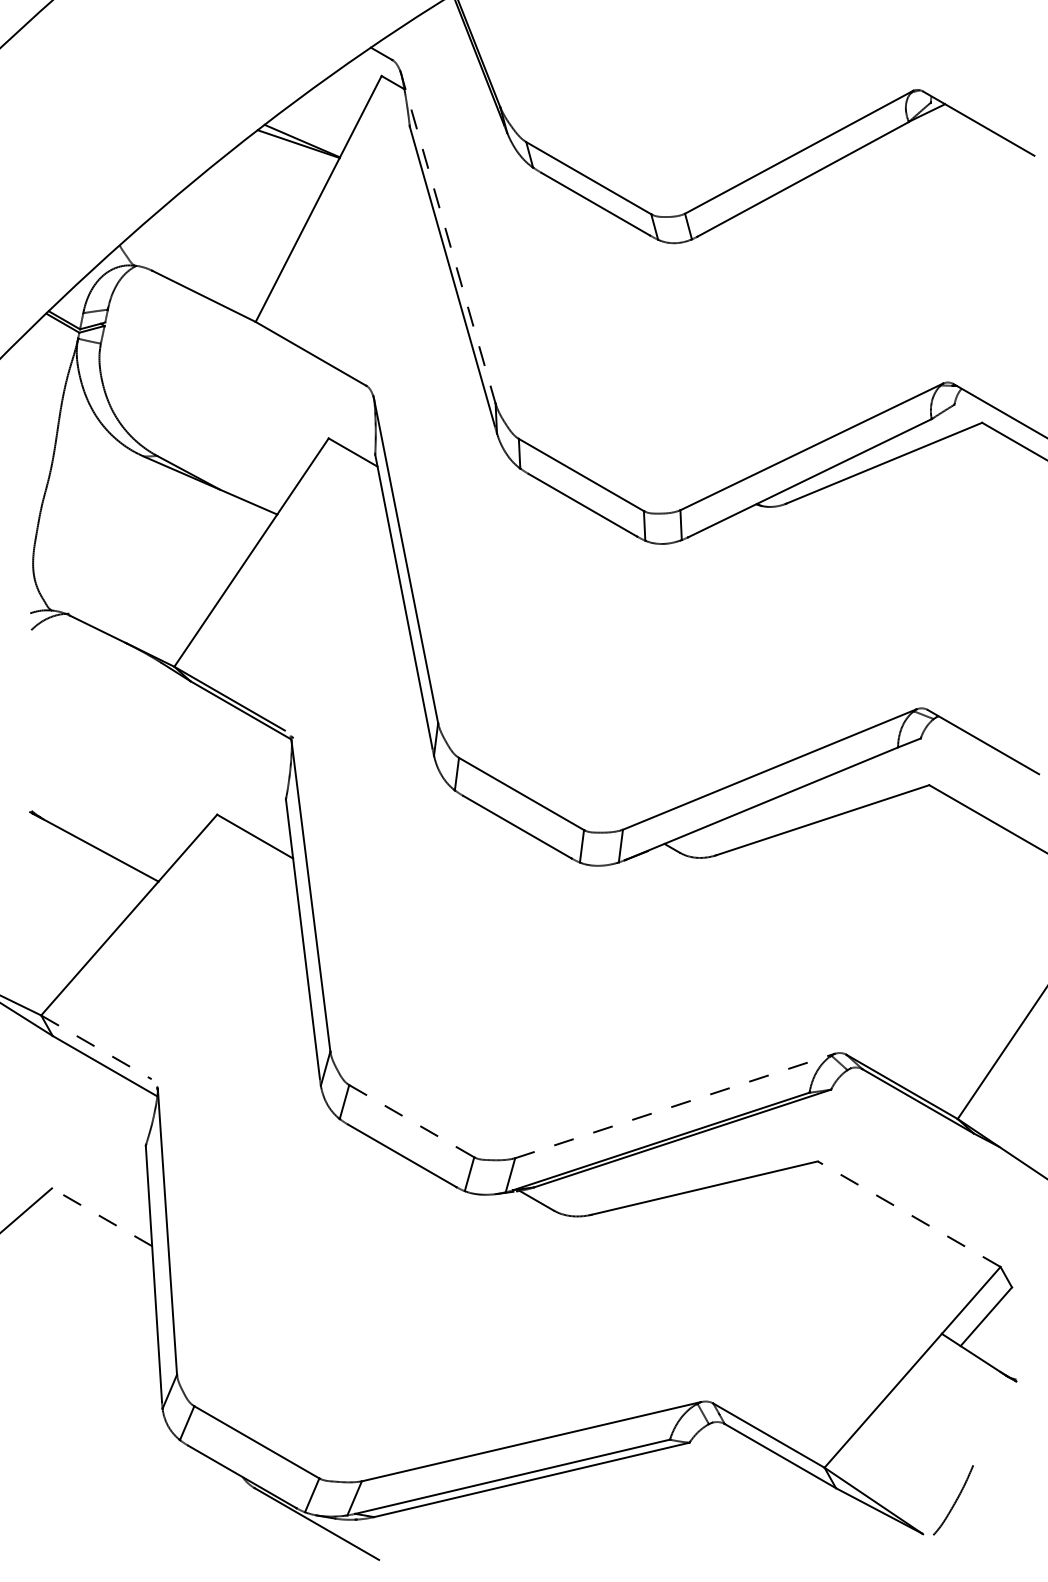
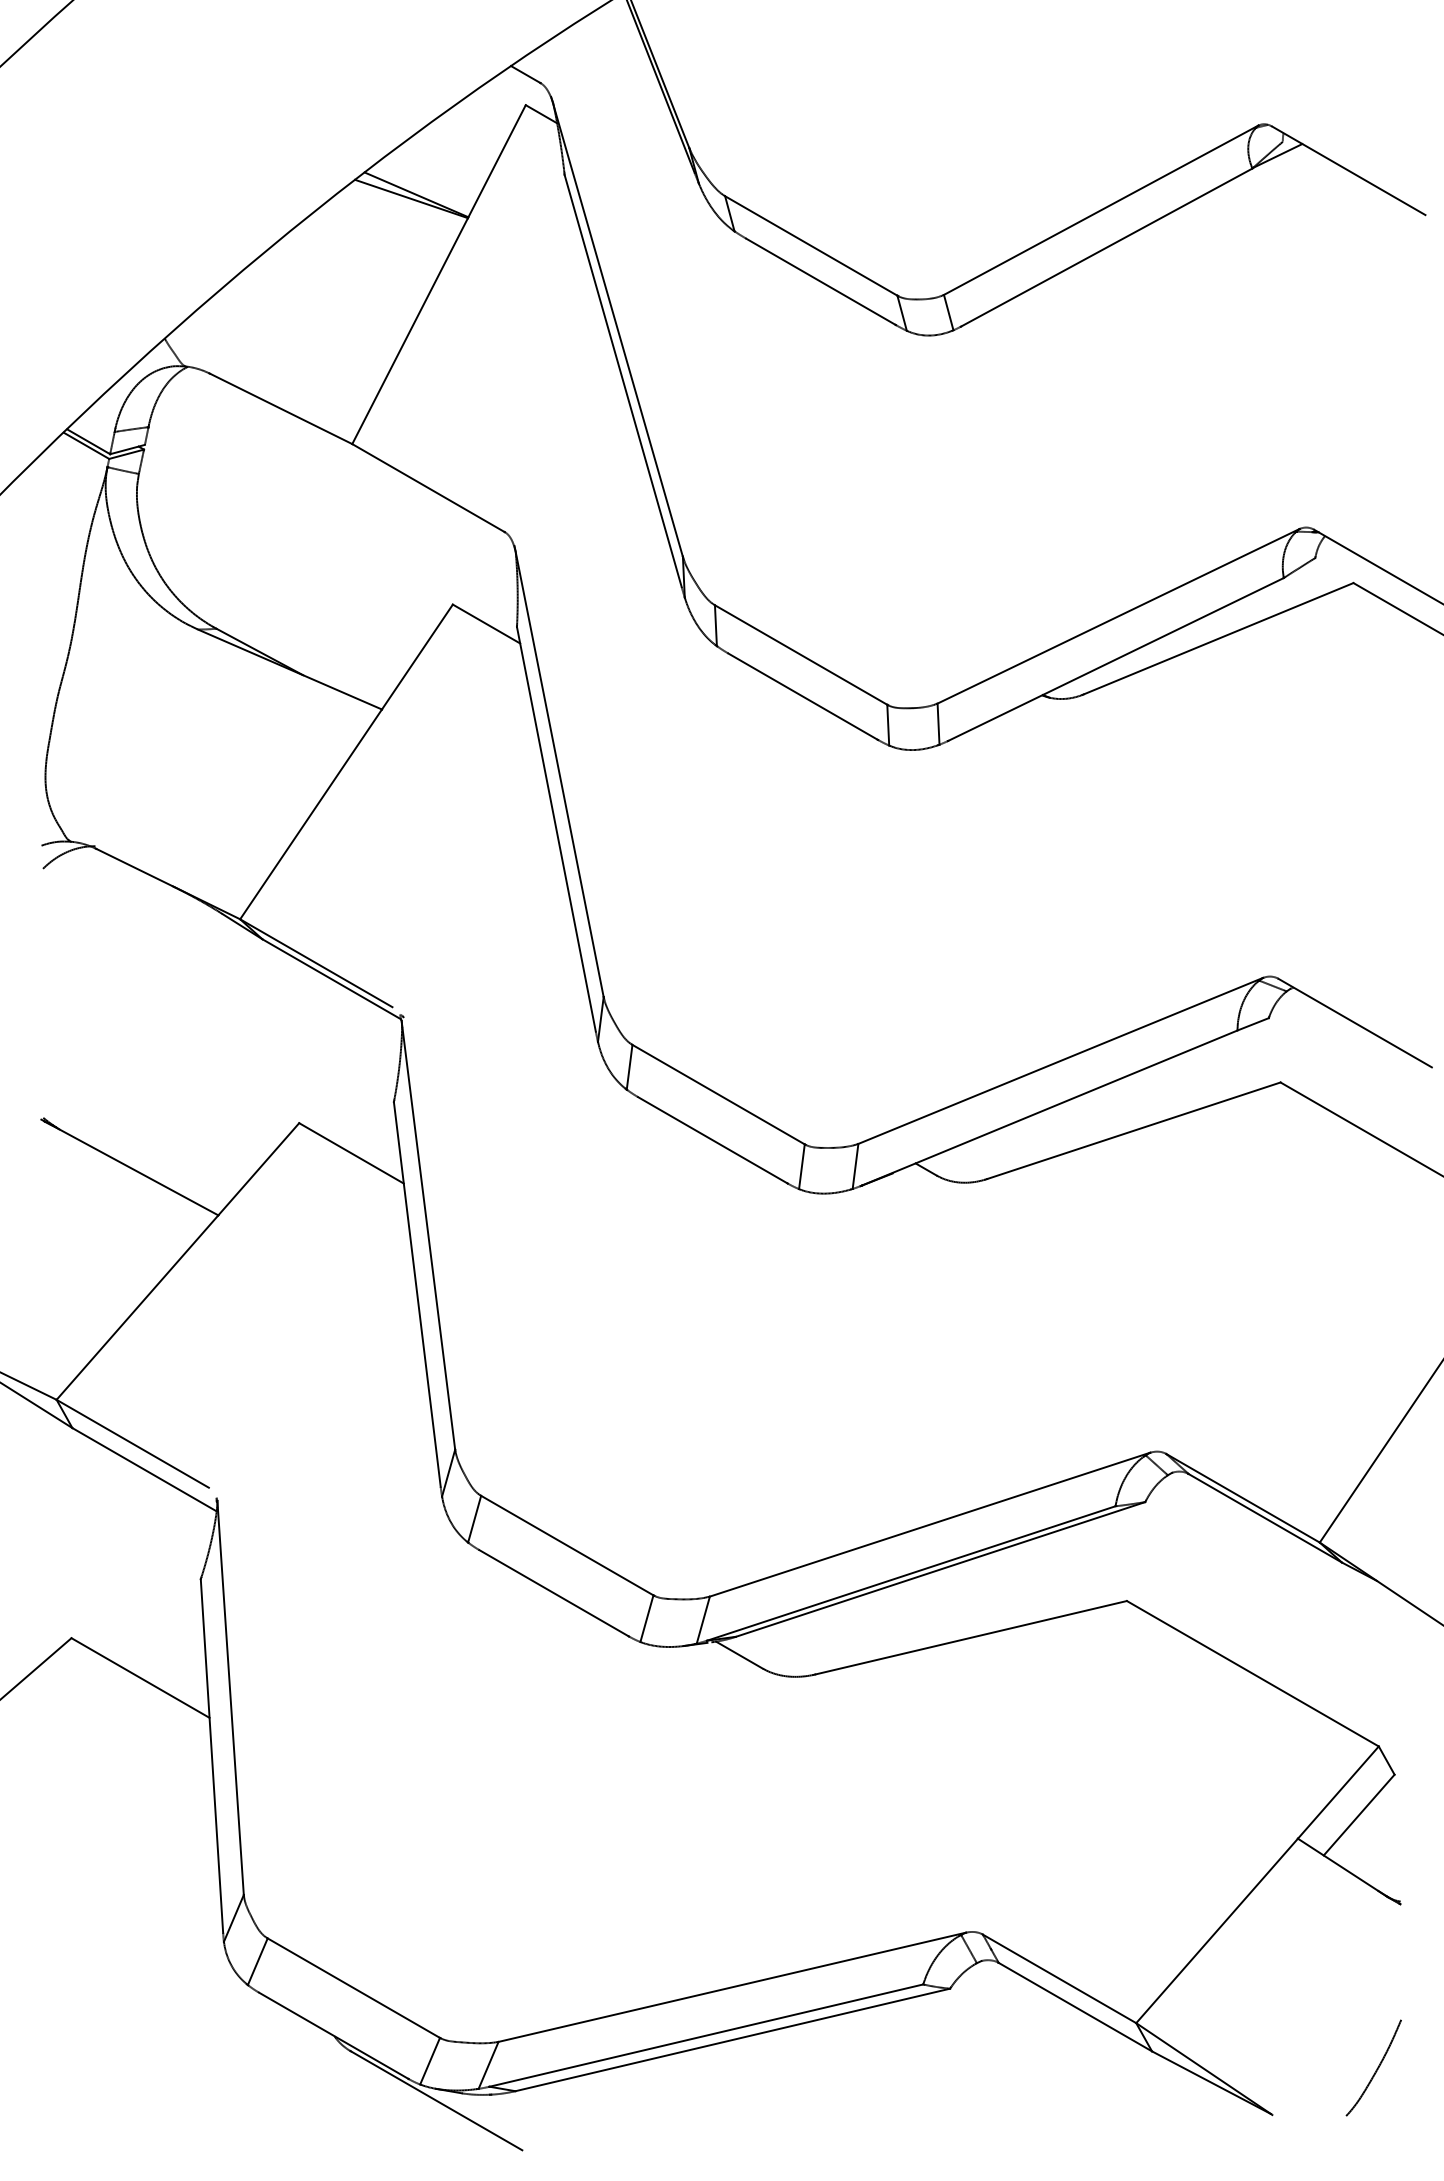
line: (448, 237) -> (617, 327), dashed -> solid
line: (96, 1047) -> (132, 1443), dashed -> solid
line: (675, 1105) -> (930, 1524), dashed -> solid
line: (411, 1121) -> (567, 1545), dashed -> solid
line: (908, 1214) -> (1252, 1673), dashed -> solid
line: (102, 1217) -> (140, 1678), dashed -> solid
part: (953, 1499) -> (1373, 2067), moved

